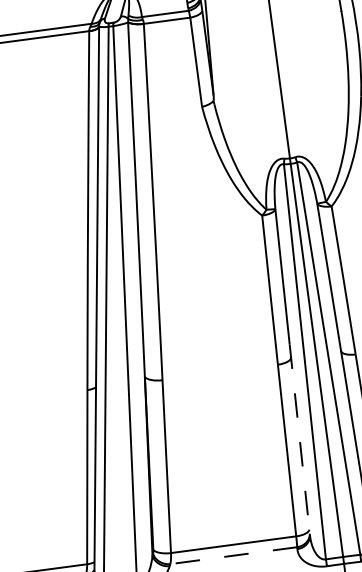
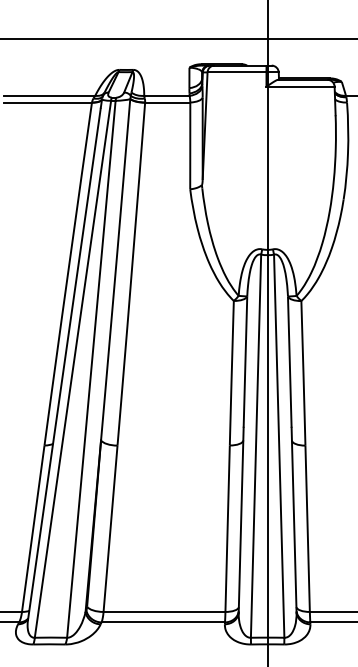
line: (300, 440) -> (241, 520), dashed -> solid
line: (234, 555) -> (163, 622), dashed -> solid

